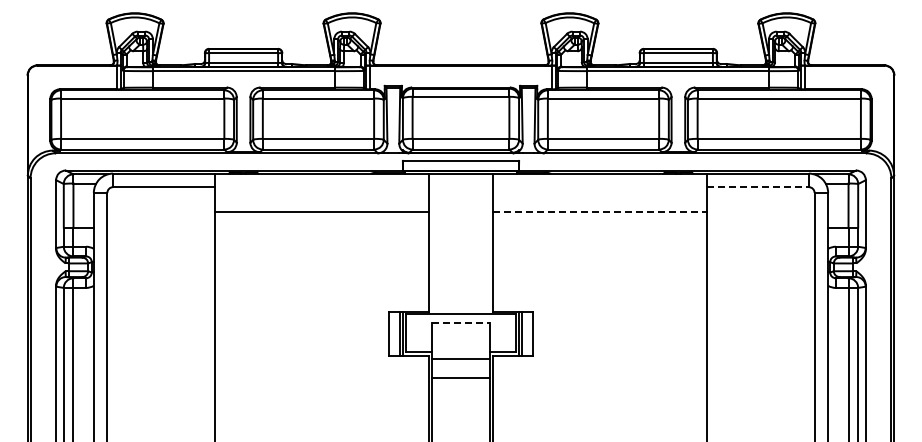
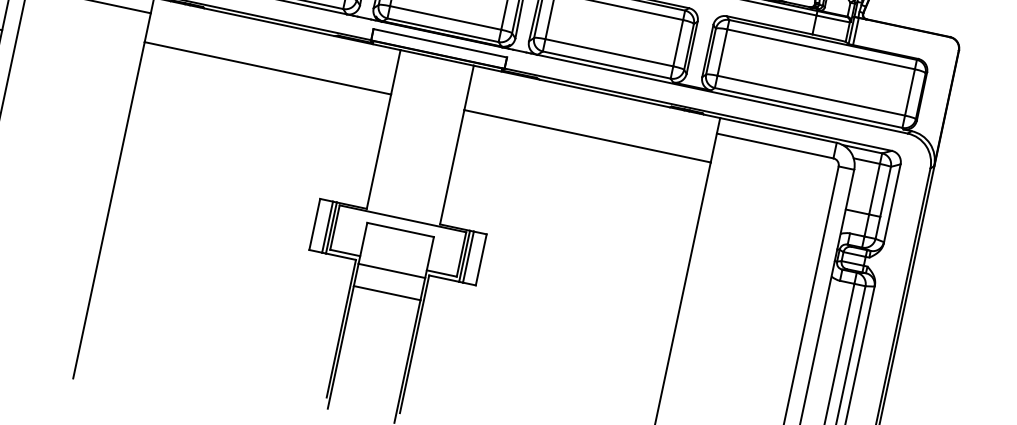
line: (758, 187) -> (775, 146), dashed -> solid
line: (600, 212) -> (587, 136), dashed -> solid
line: (460, 323) -> (400, 229), dashed -> solid

